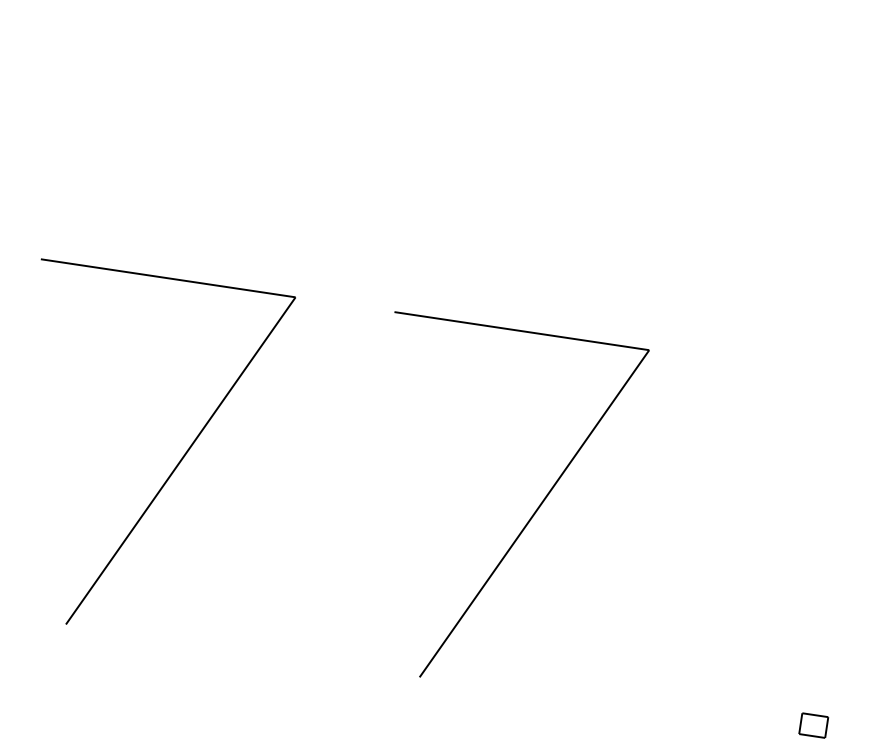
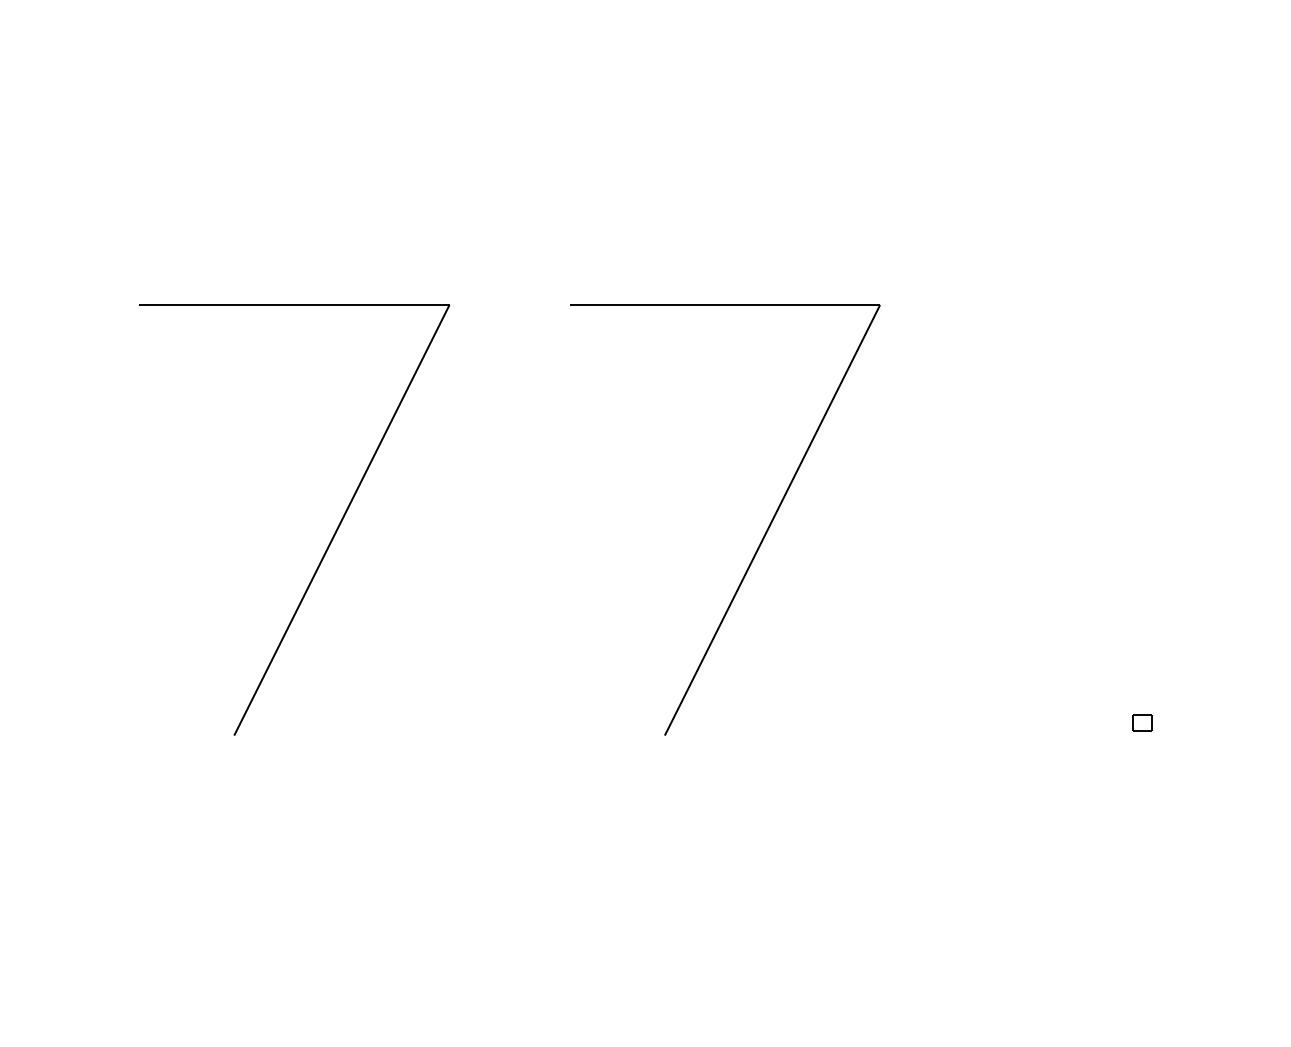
part: (813, 725) -> (1142, 722), size x0.6

